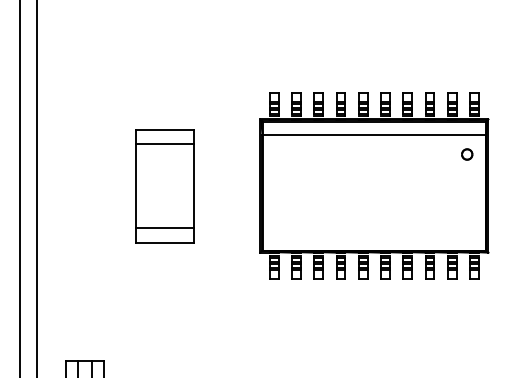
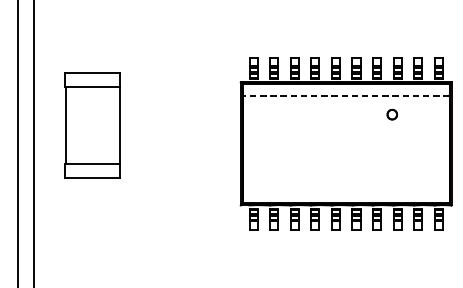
line: (374, 134) -> (346, 96), solid -> dashed
part: (467, 154) -> (392, 114), moved
part: (164, 186) -> (92, 125), moved

